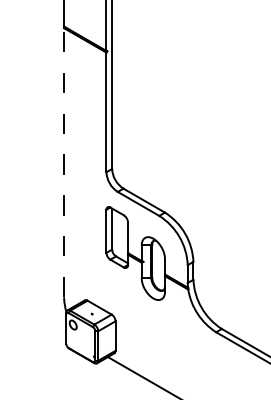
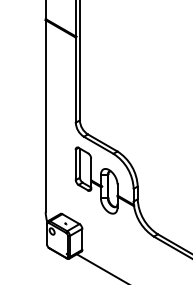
line: (64, 162) -> (45, 115), dashed -> solid

